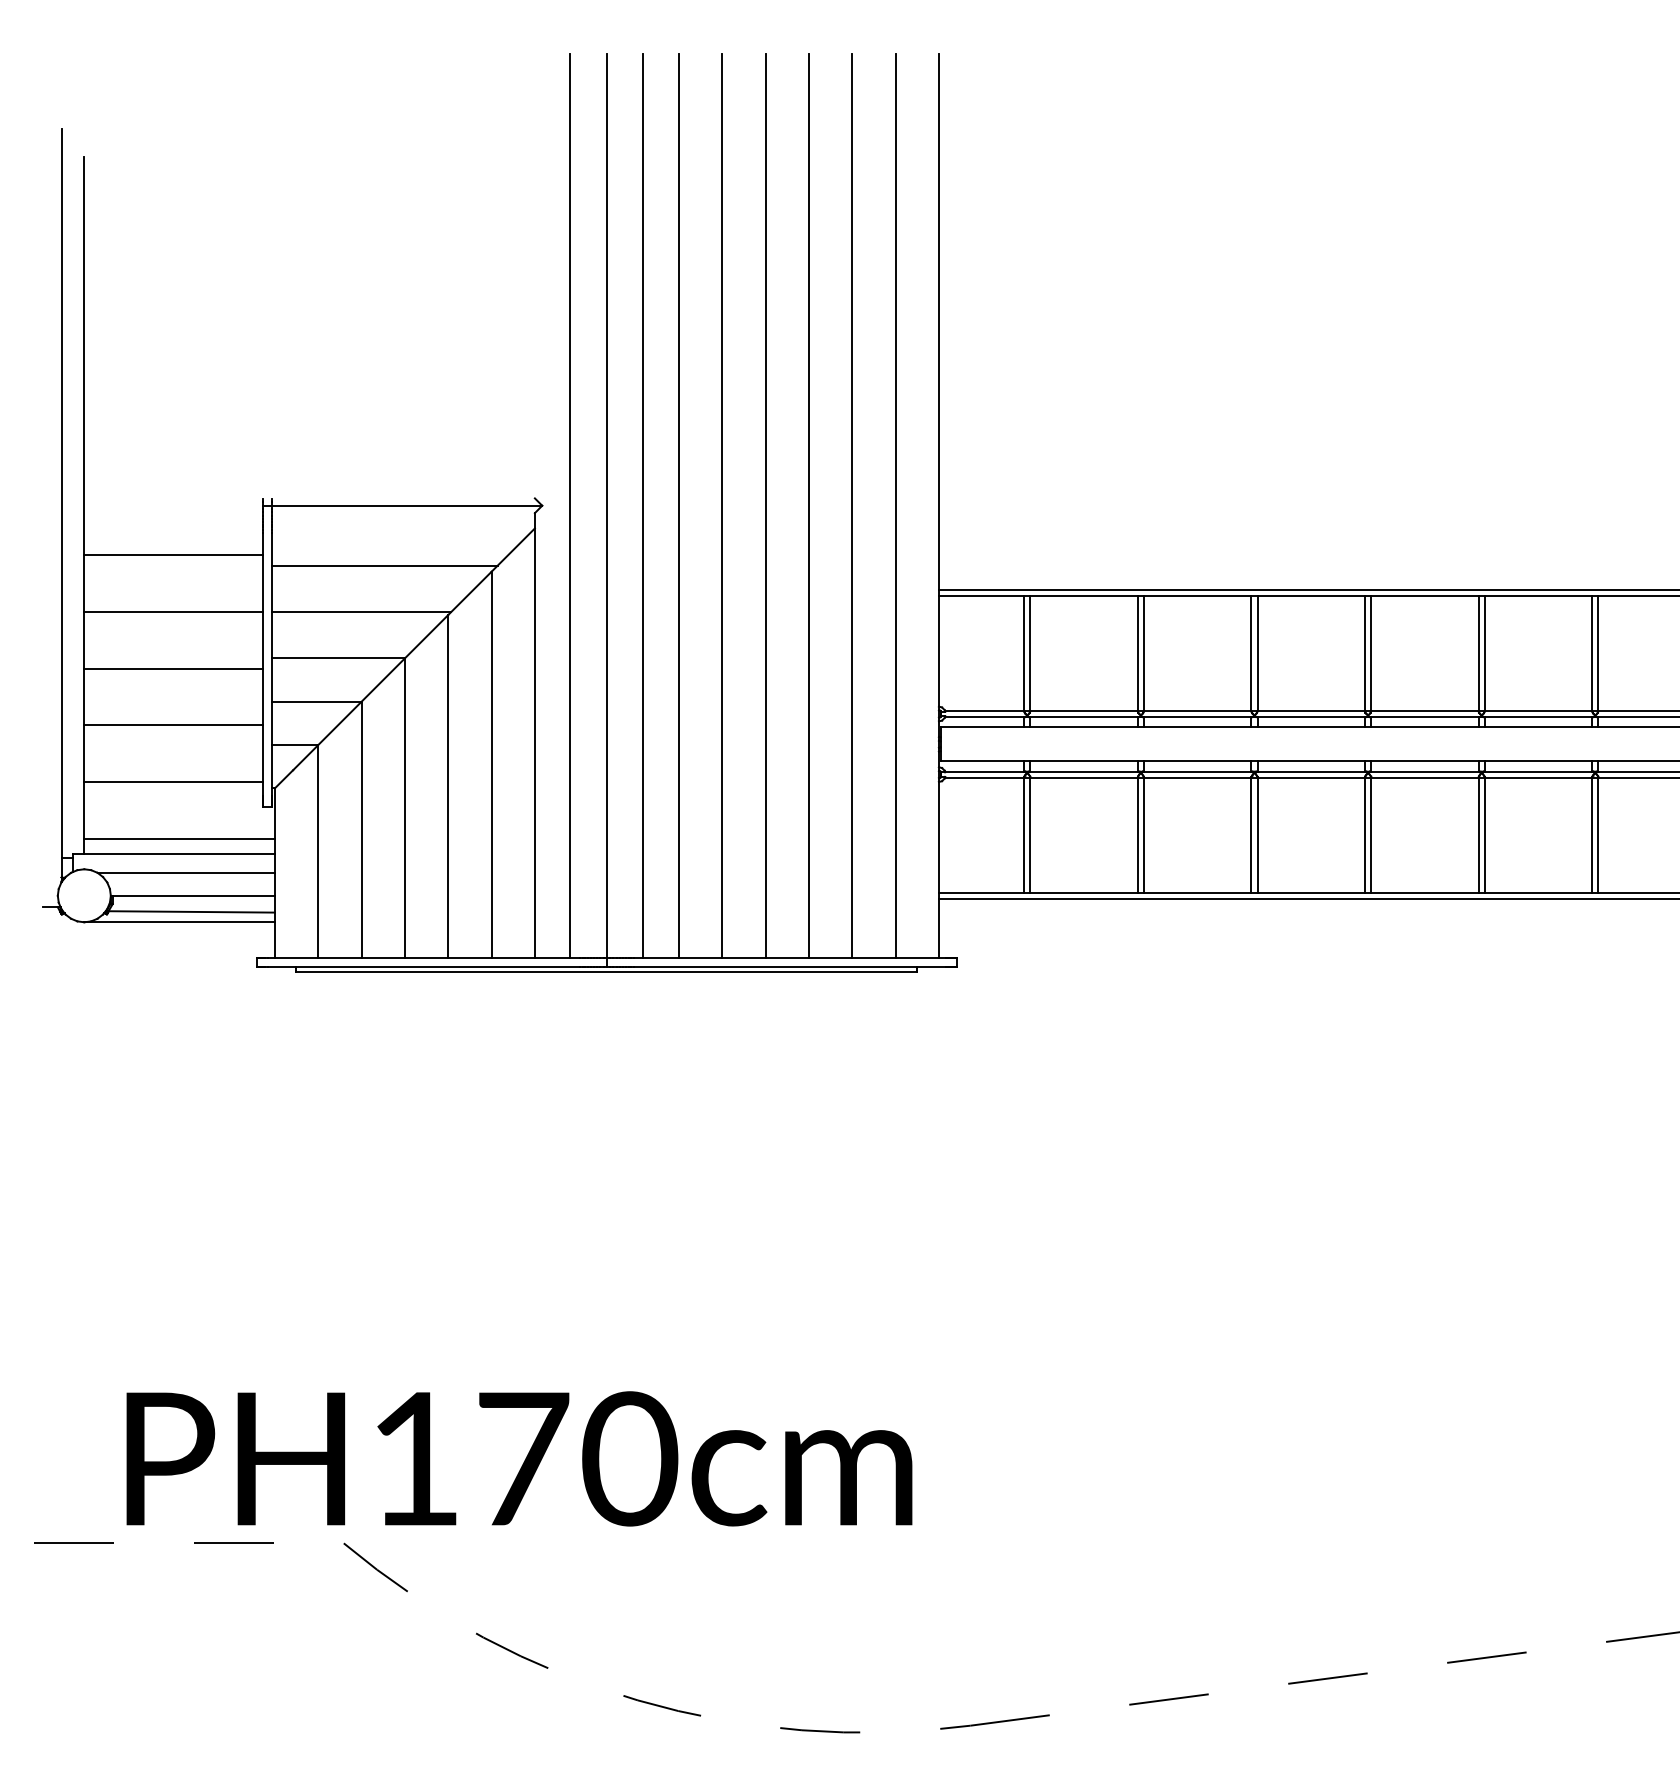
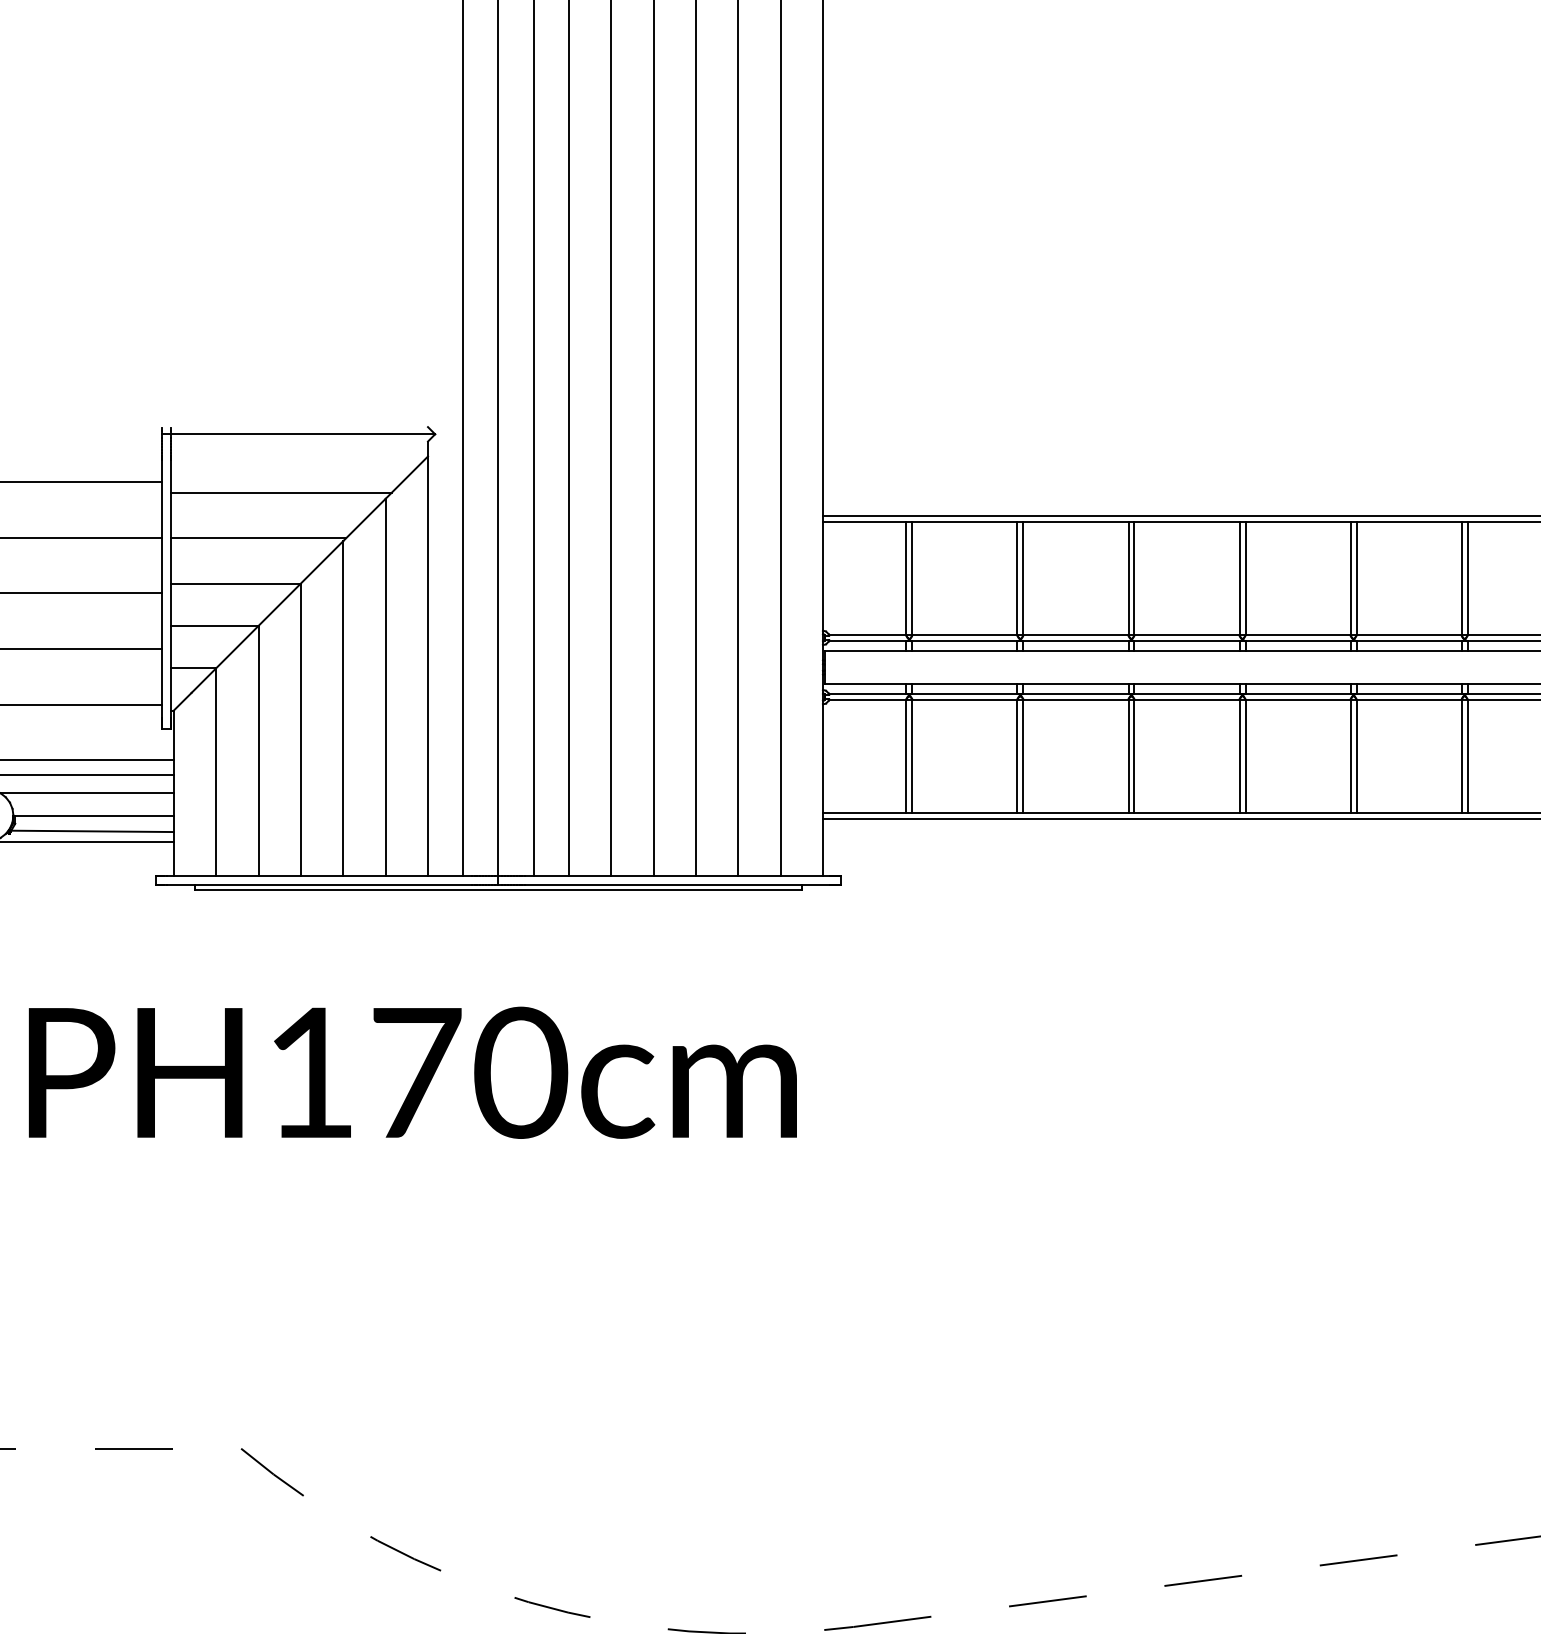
text: (519, 1458) -> (412, 1072), moved

